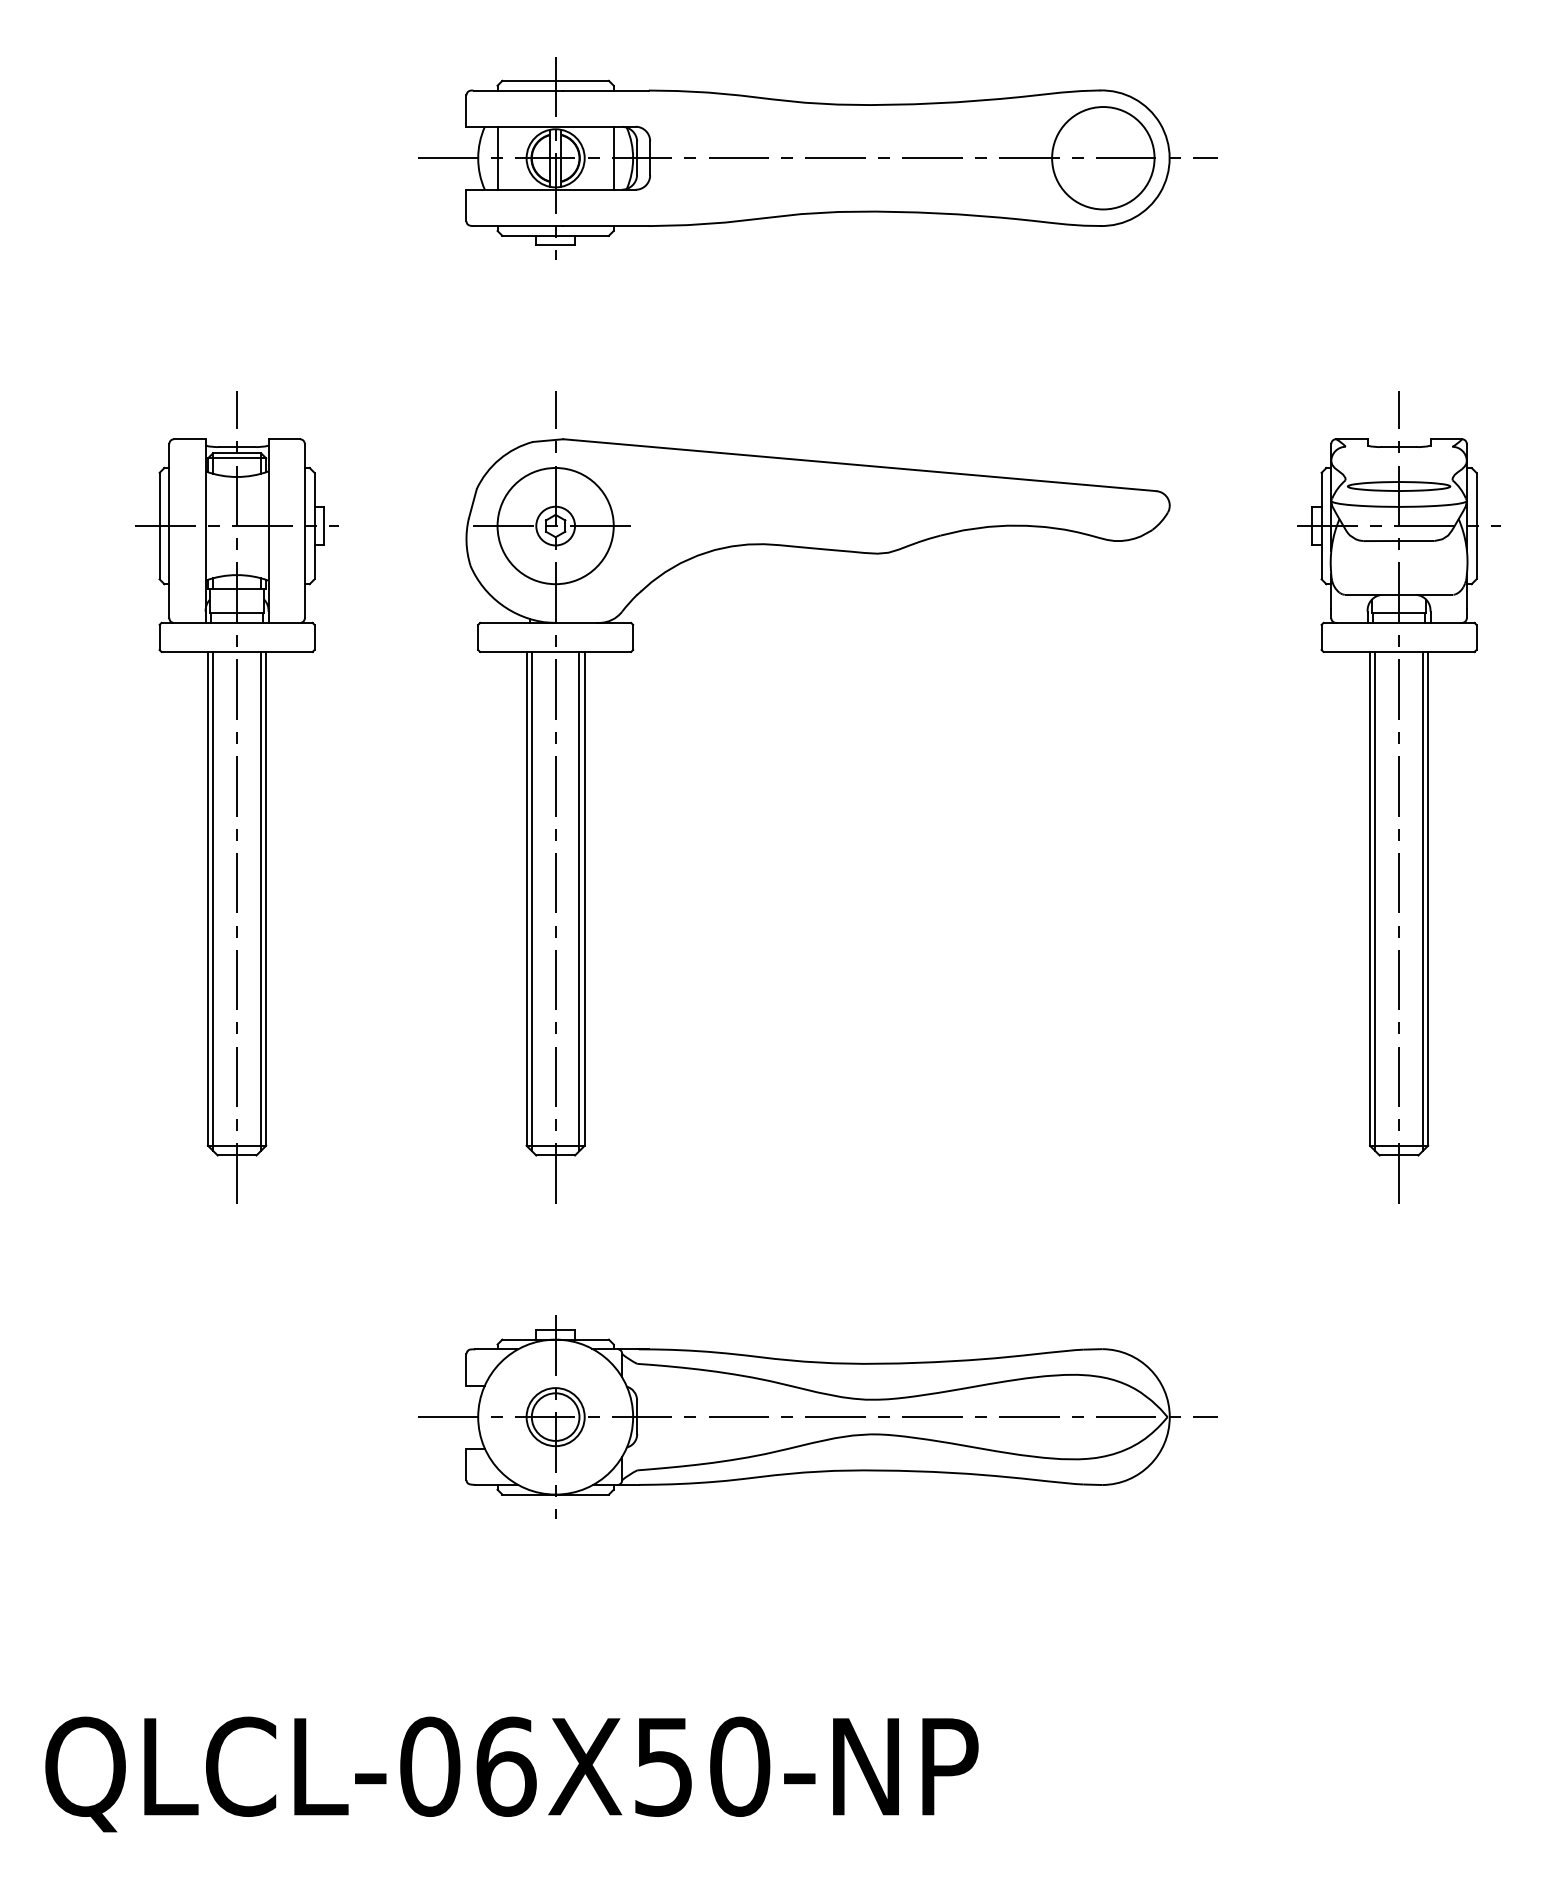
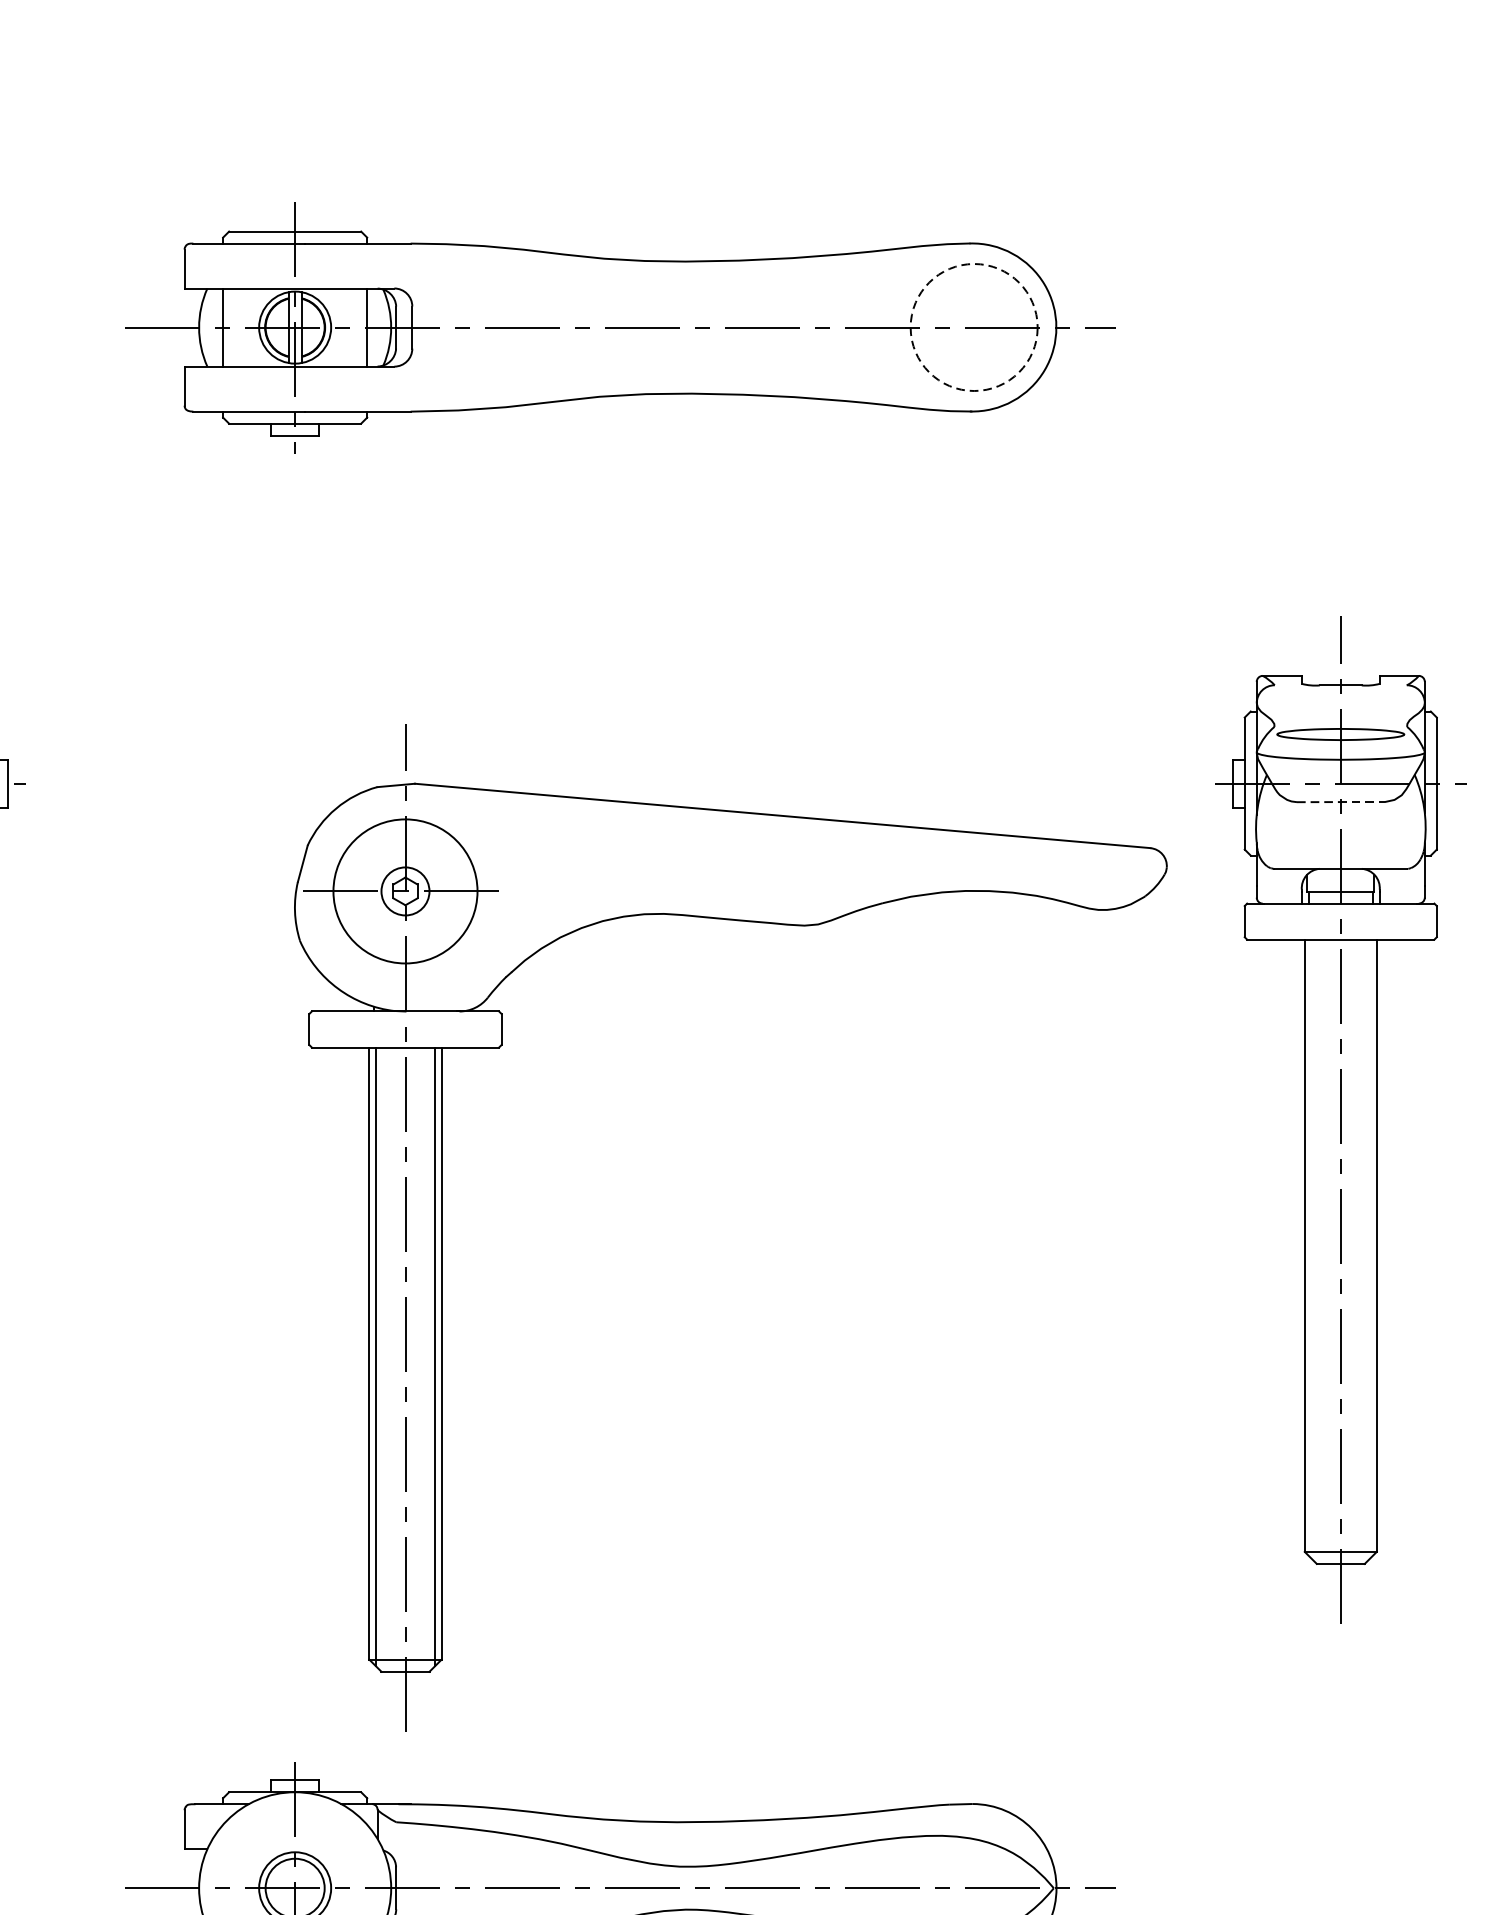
circle: (1103, 158) -> (974, 327), solid -> dashed
line: (1399, 541) -> (1341, 802), solid -> dashed
part: (585, 797) -> (442, 1227), moved
line: (1375, 901) -> (1311, 1249), removed
line: (1422, 901) -> (1369, 1249), removed

